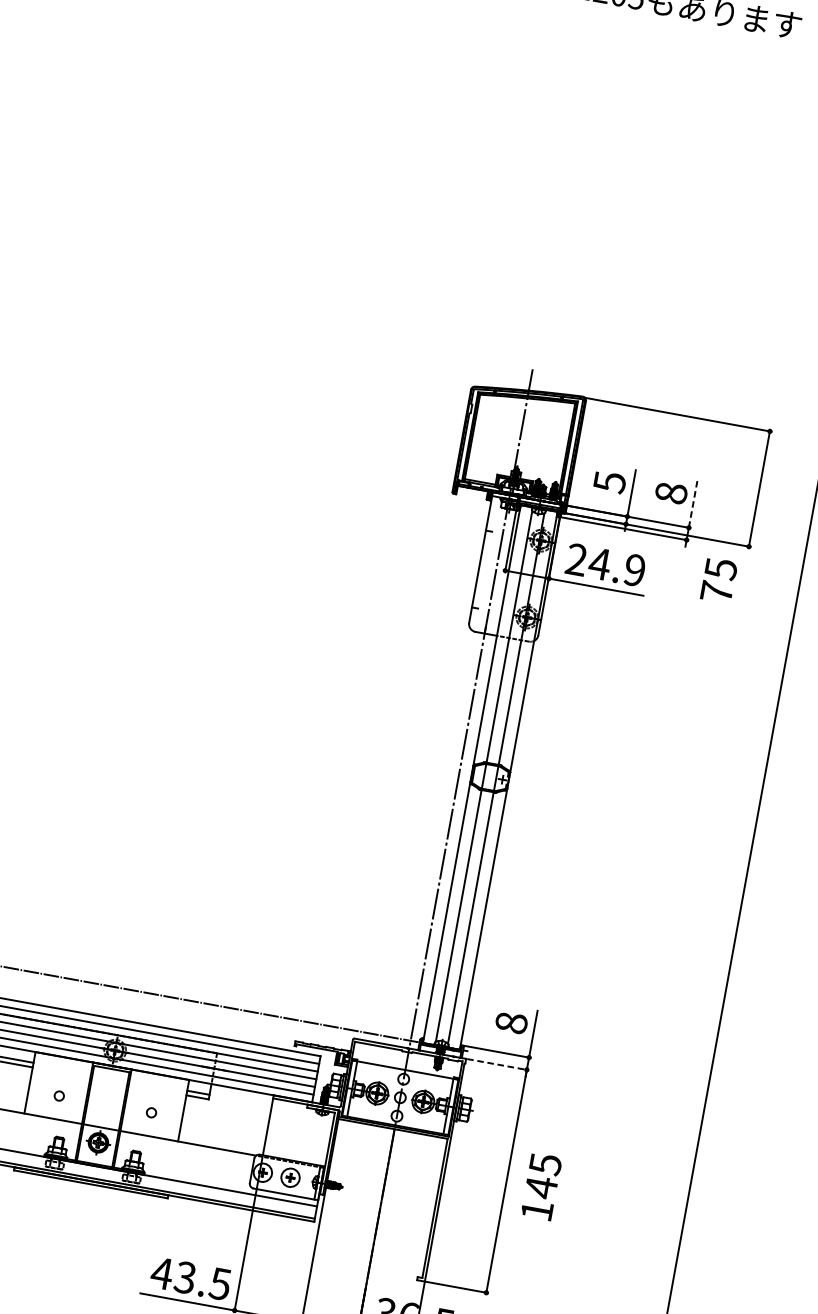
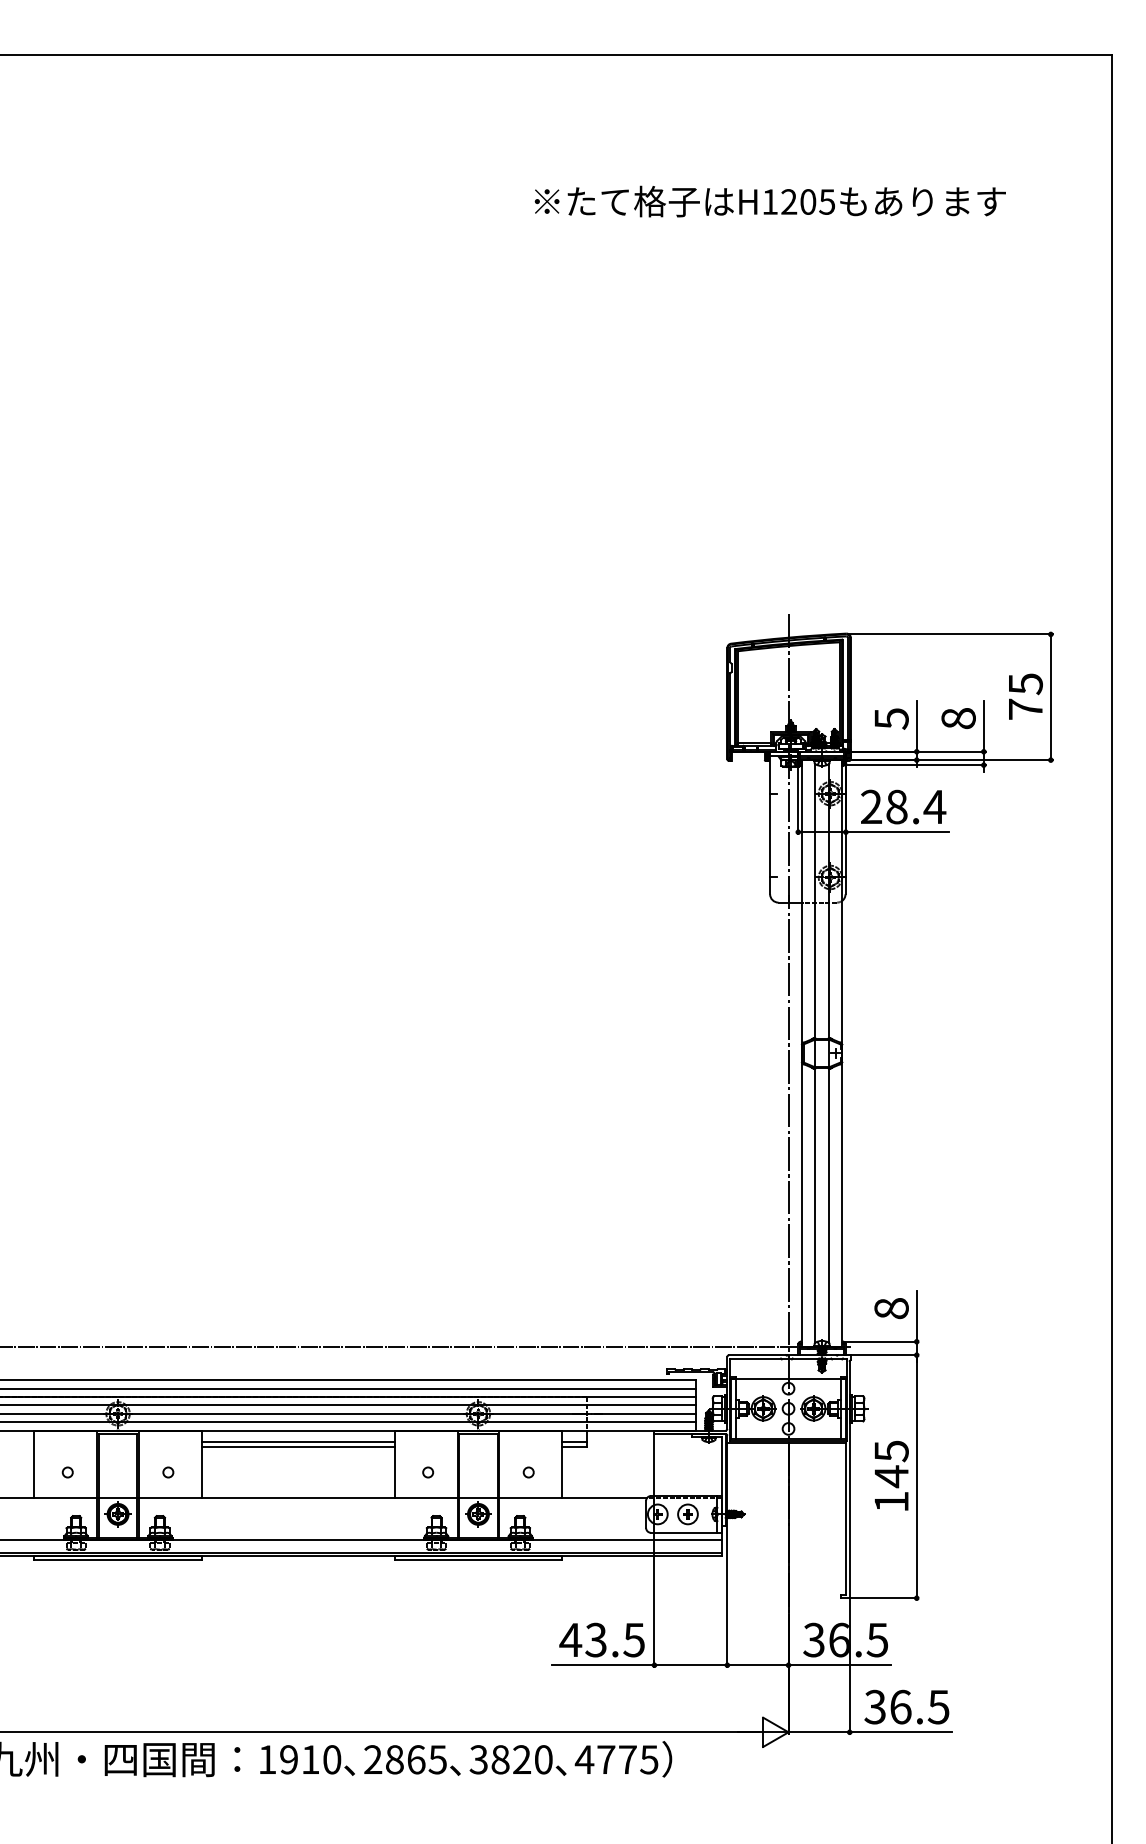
line: (692, 503) -> (983, 725), dashed -> solid
text: (617, 566) -> (915, 806), 24.9 -> 28.4
text: (718, 580) -> (1025, 696), moved
line: (498, 1064) -> (885, 1355), dashed -> solid
text: (541, 1186) -> (891, 1475), moved

